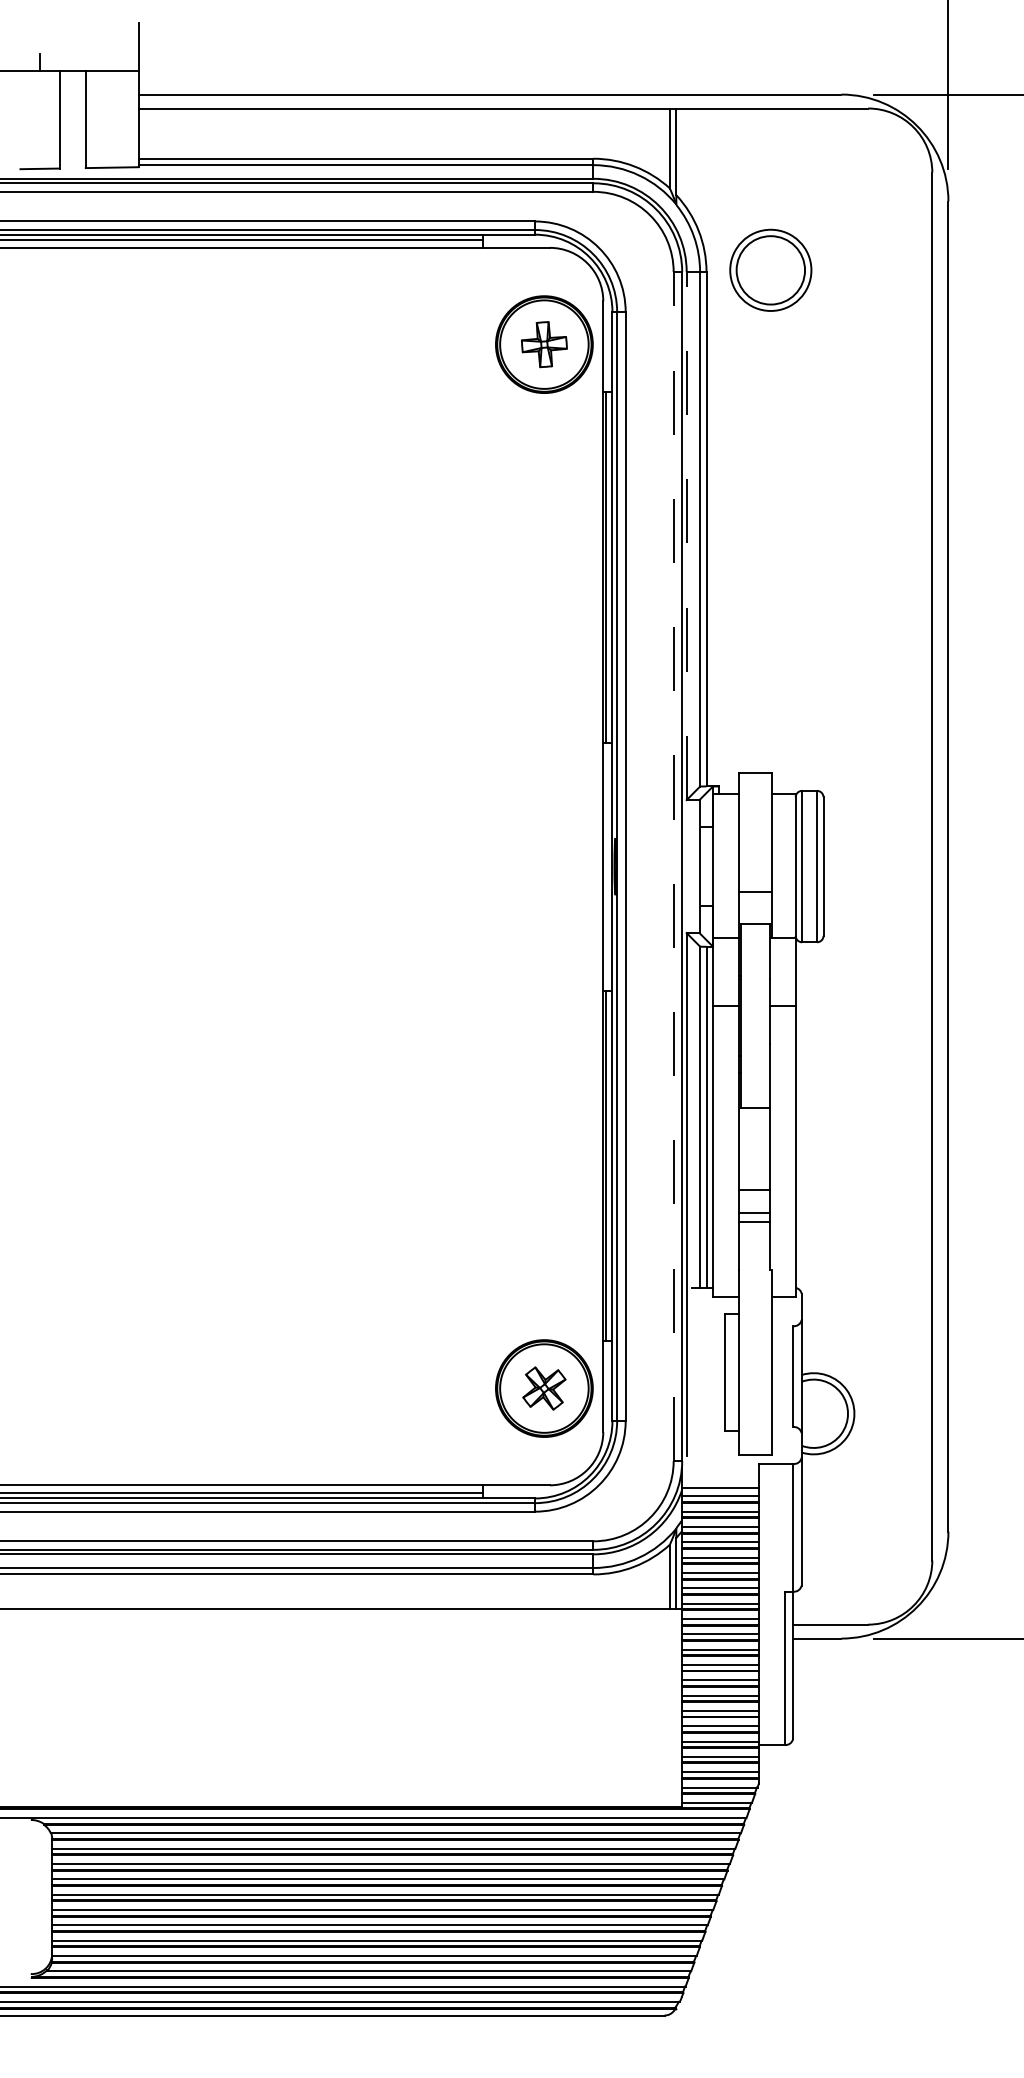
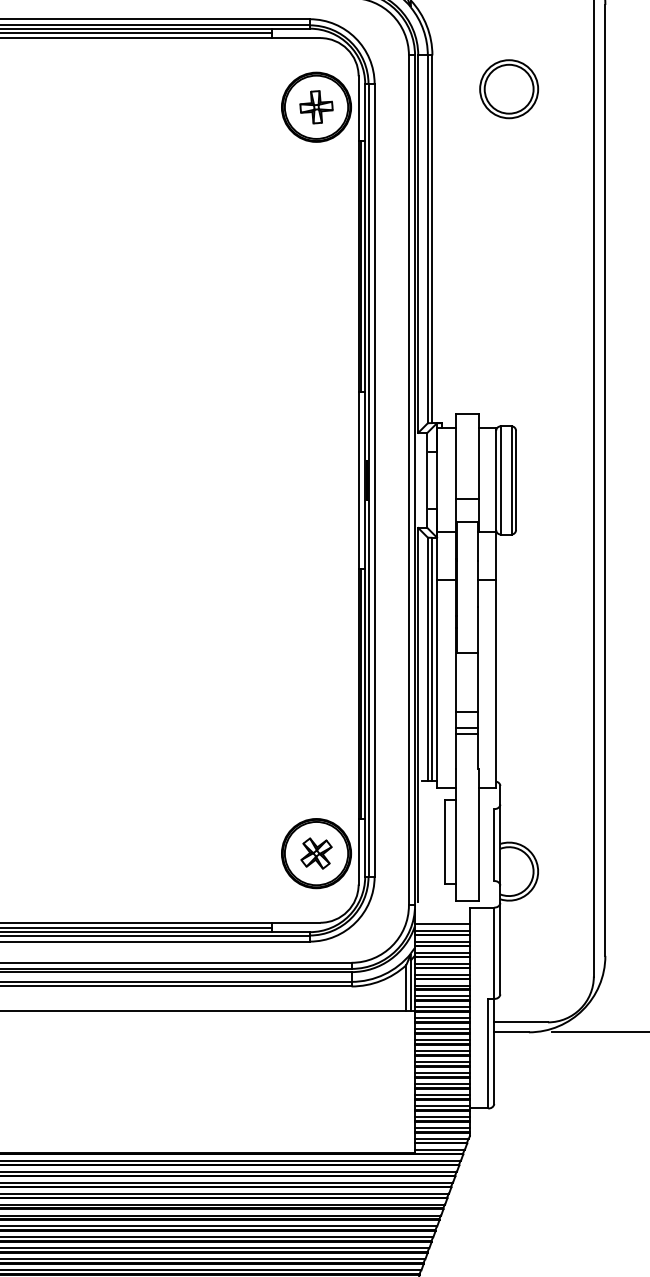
part: (770, 269) -> (508, 88), moved
line: (686, 536) -> (418, 244), dashed -> solid
line: (673, 866) -> (408, 480), dashed -> solid

